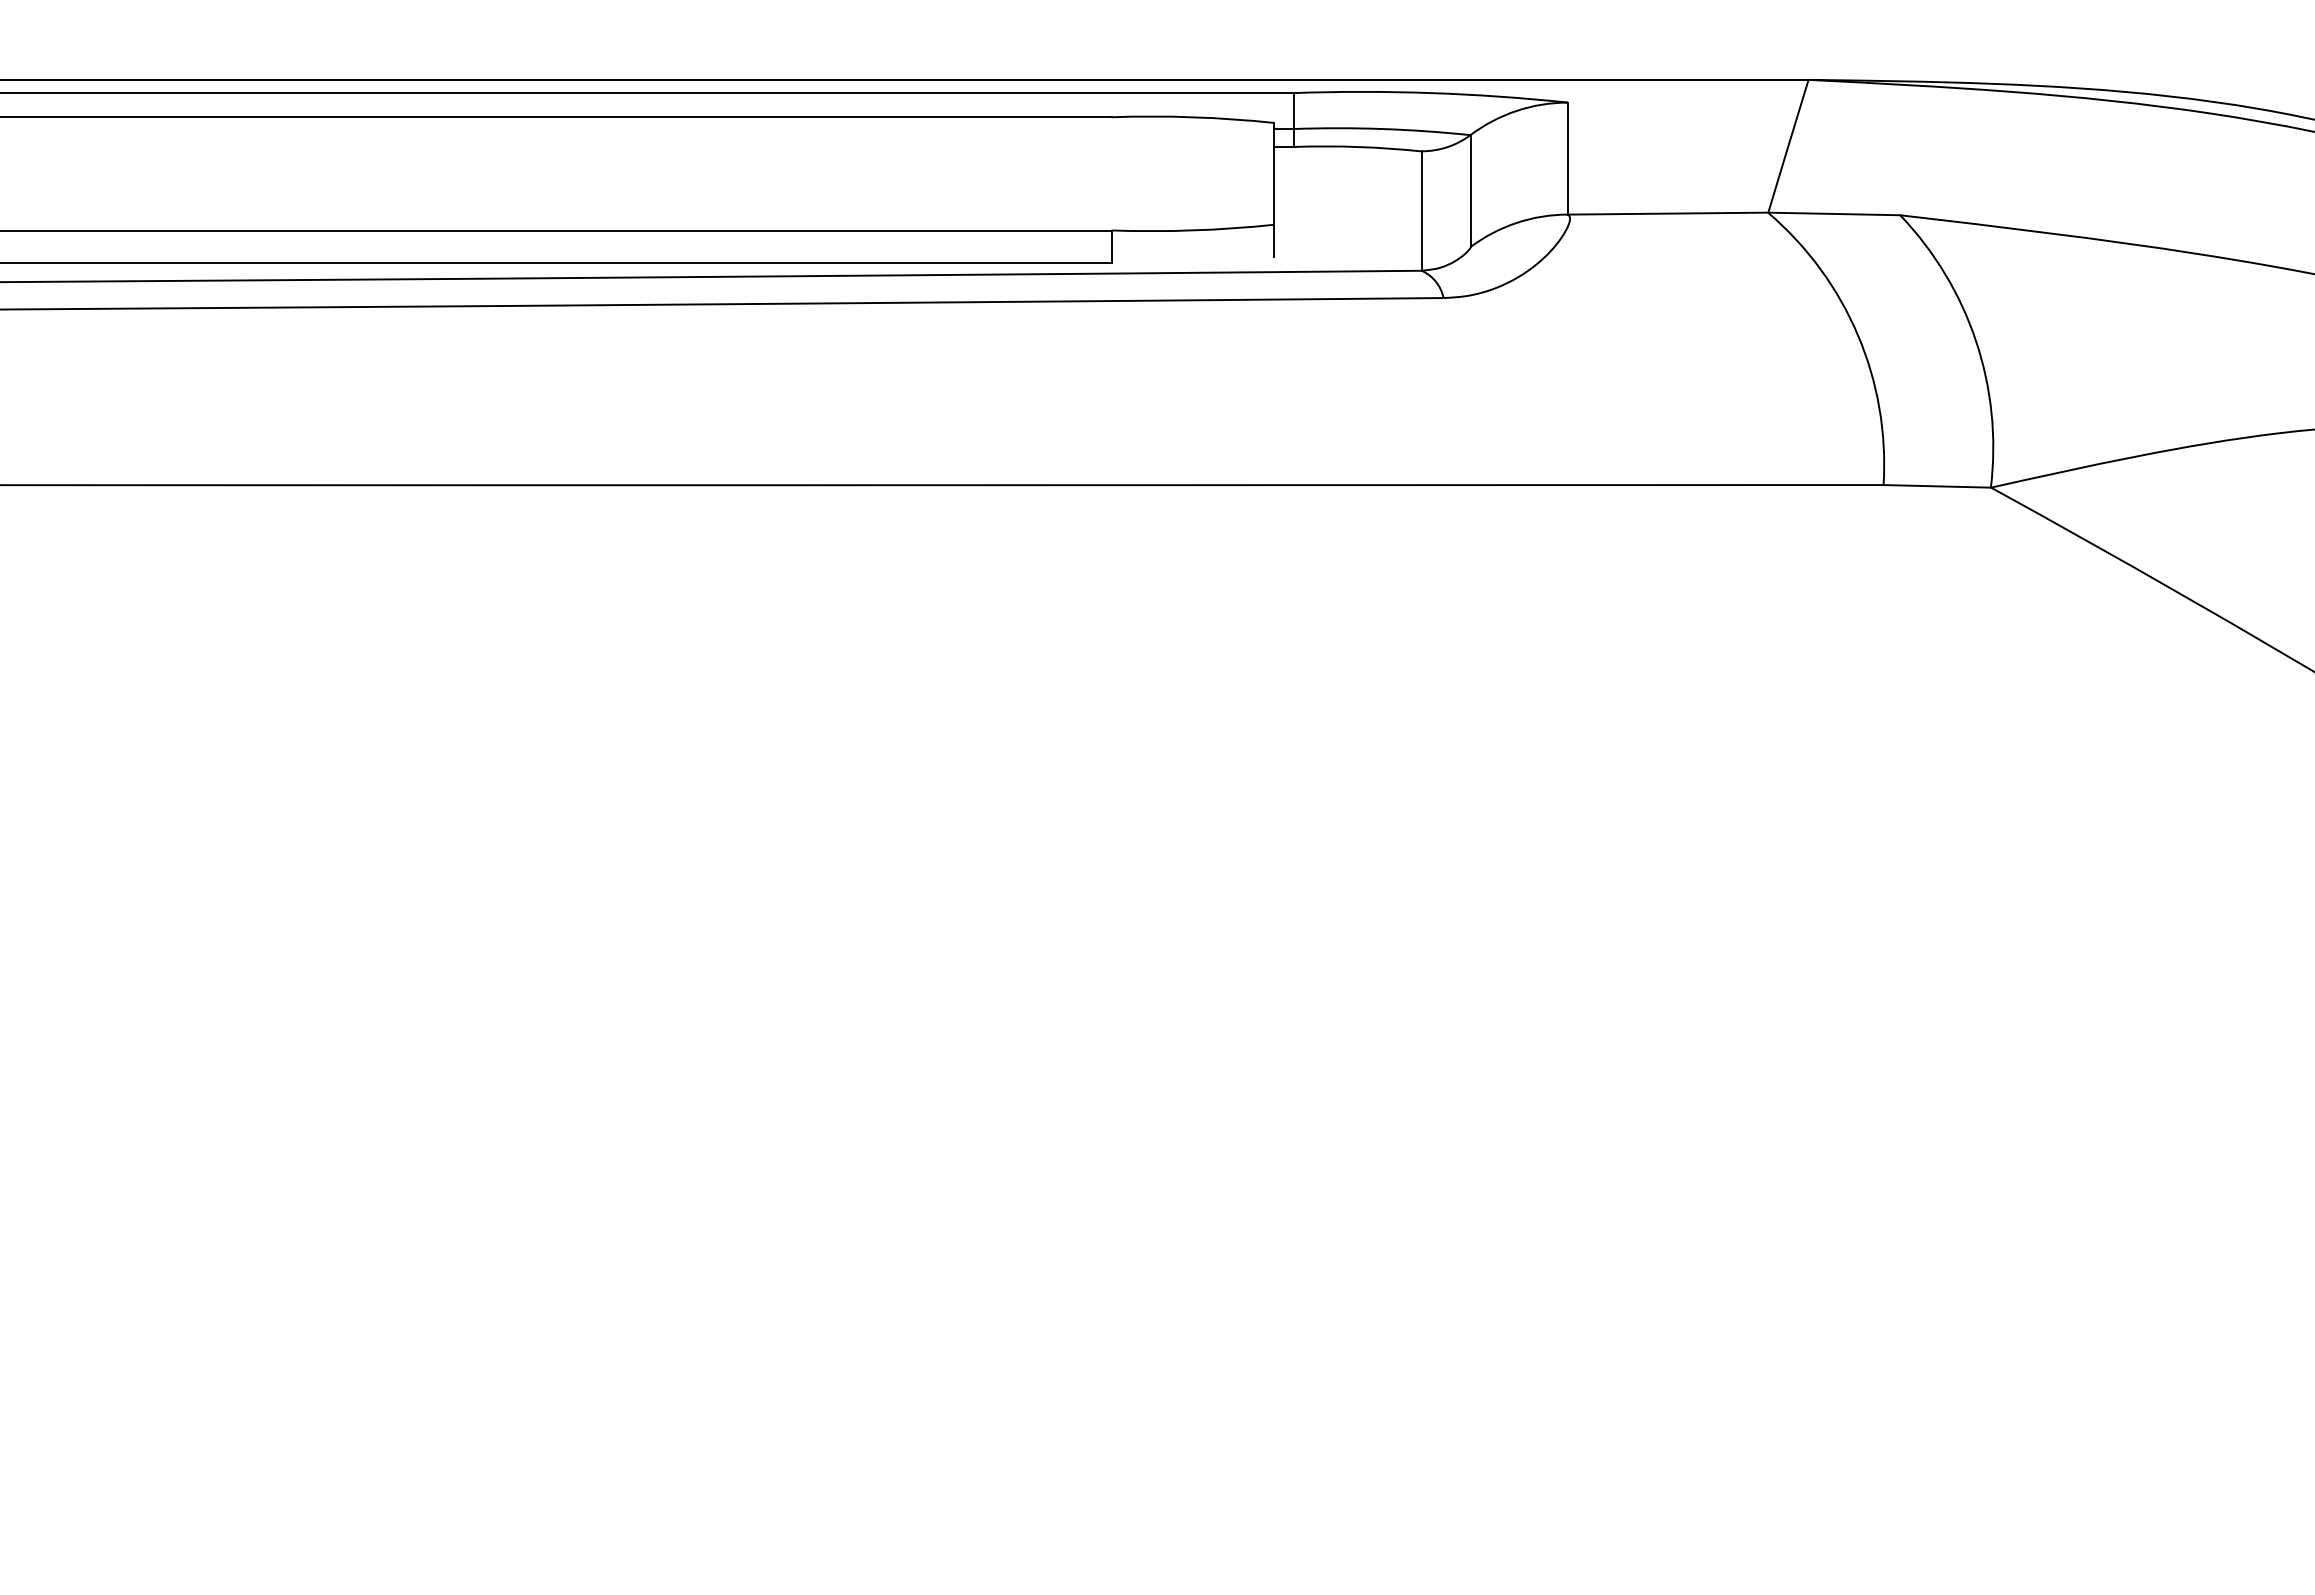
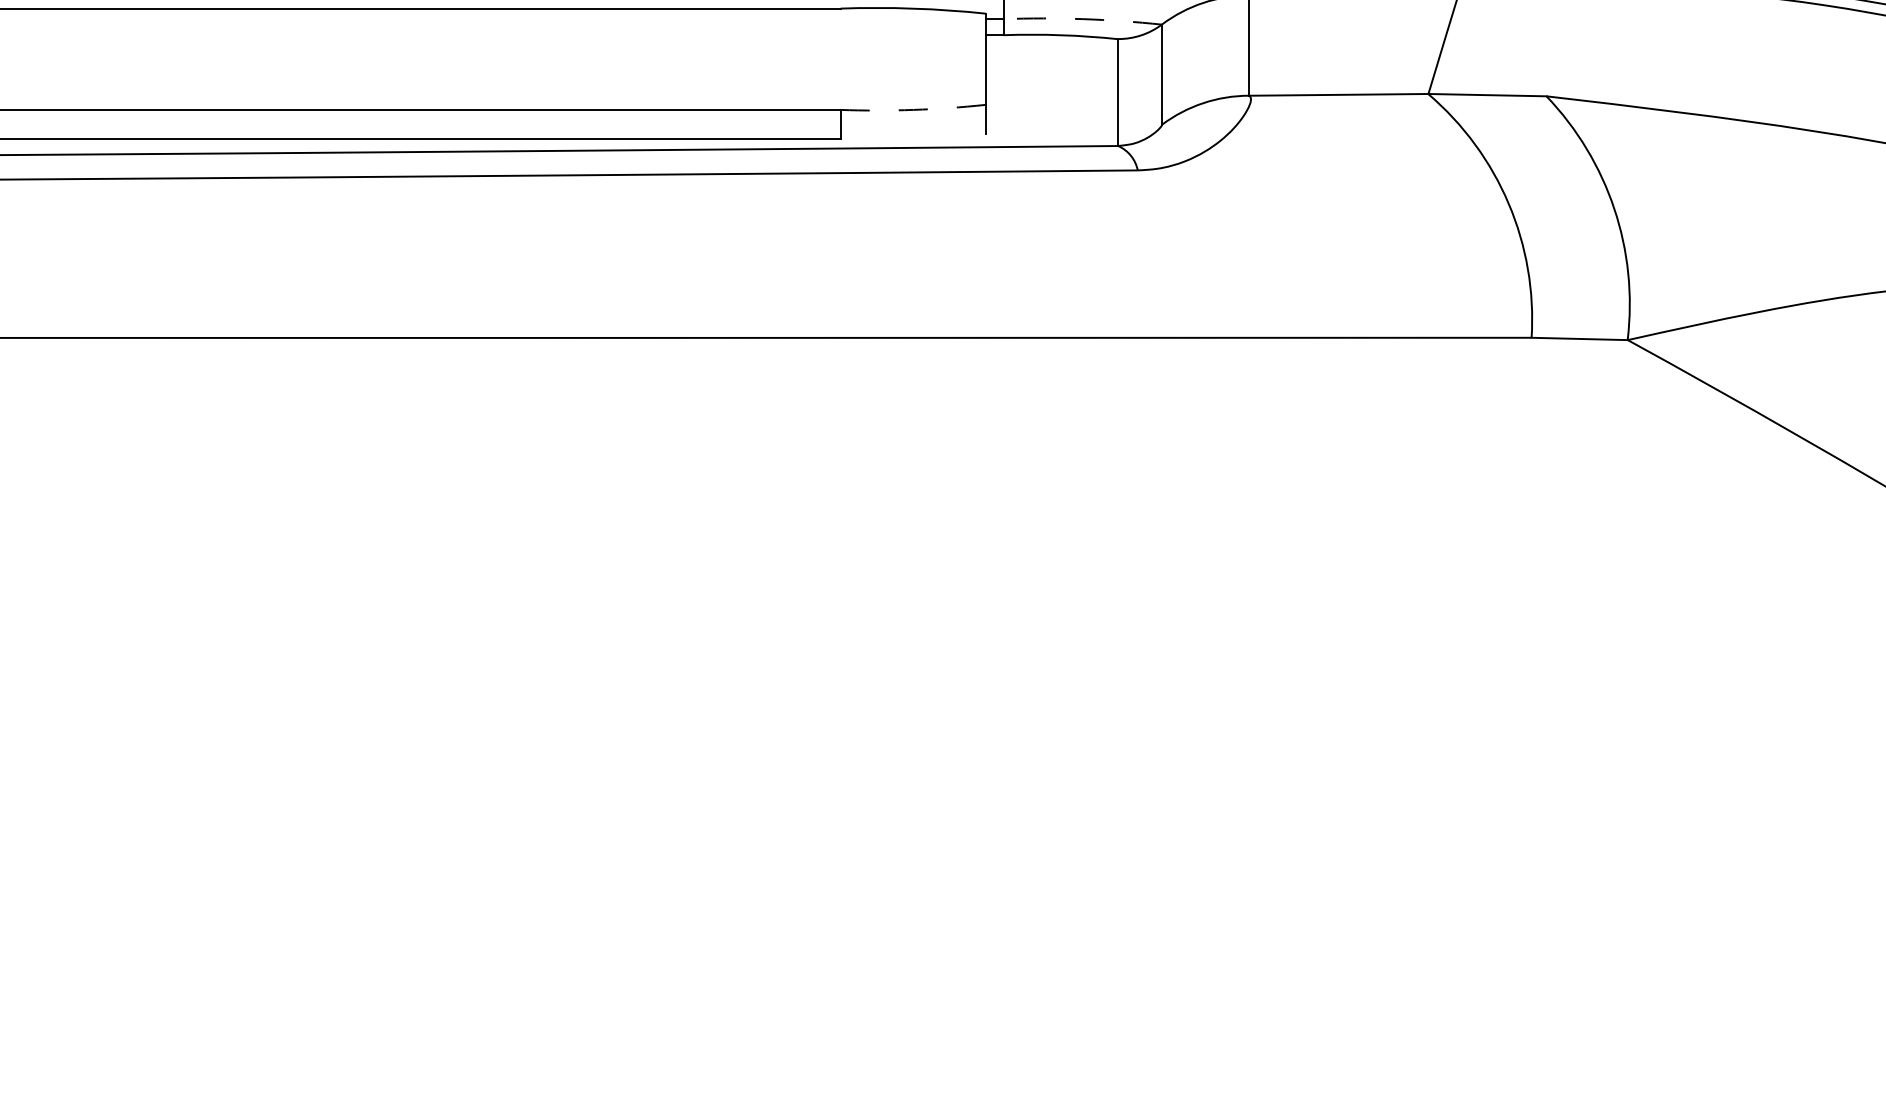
arc: (1382, 129) -> (1083, 19), solid -> dashed
arc: (1192, 230) -> (913, 109), solid -> dashed

